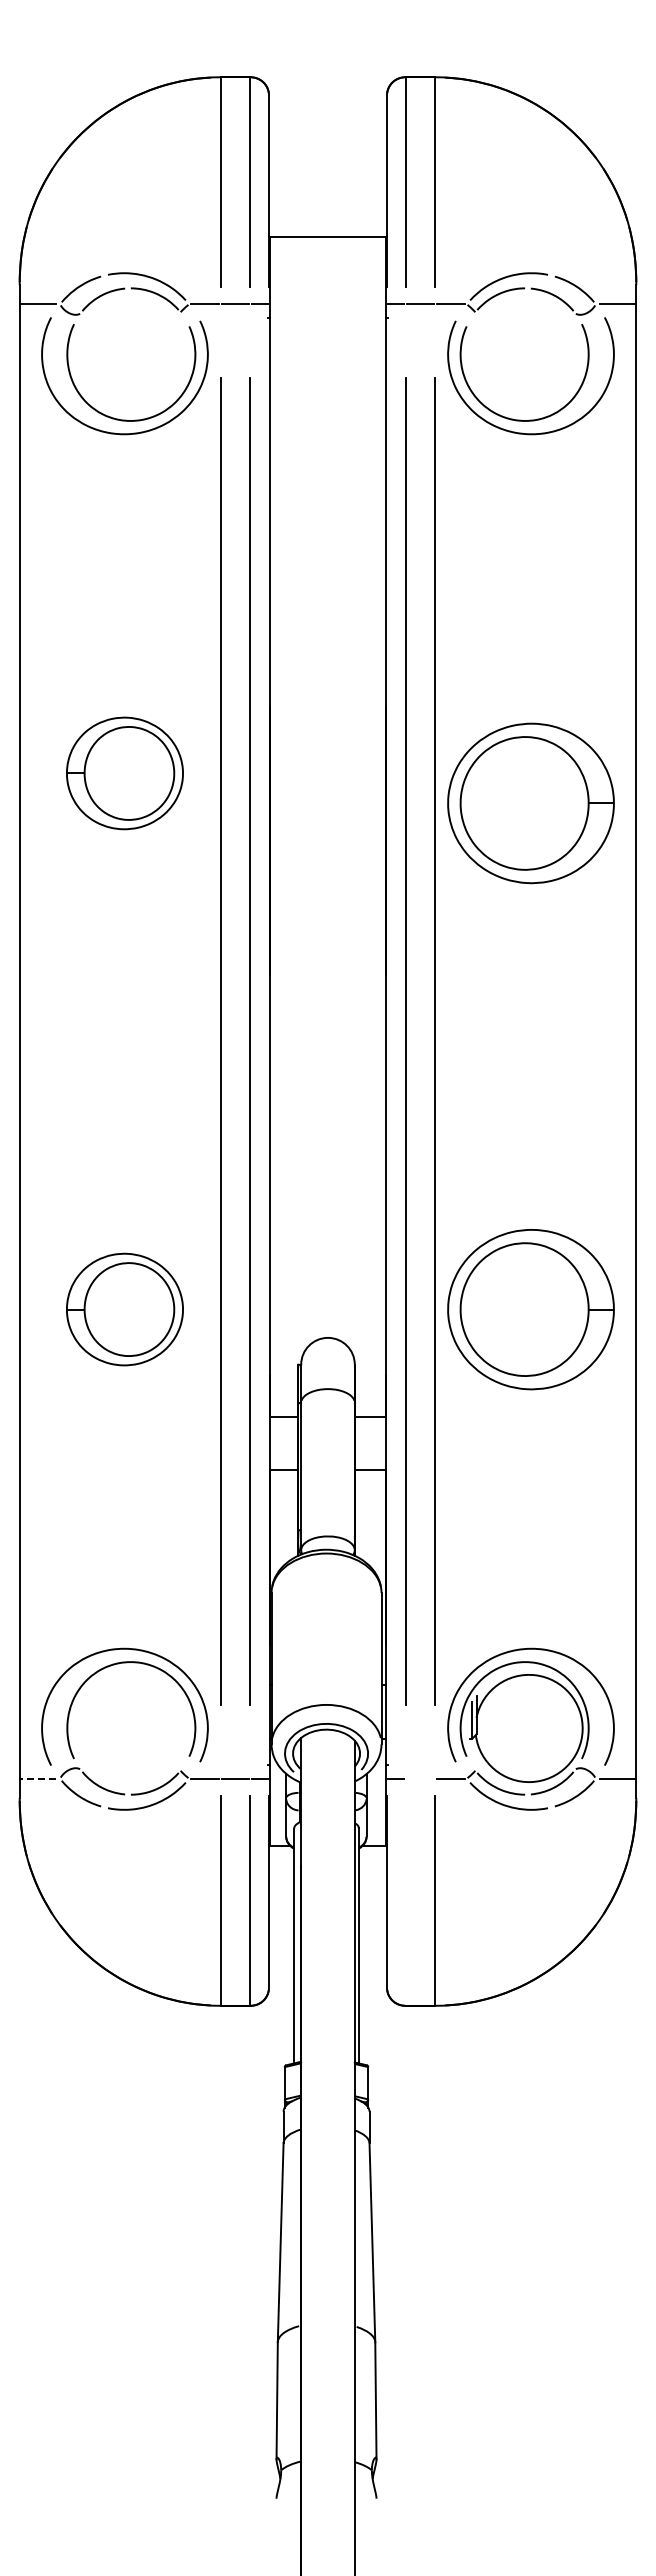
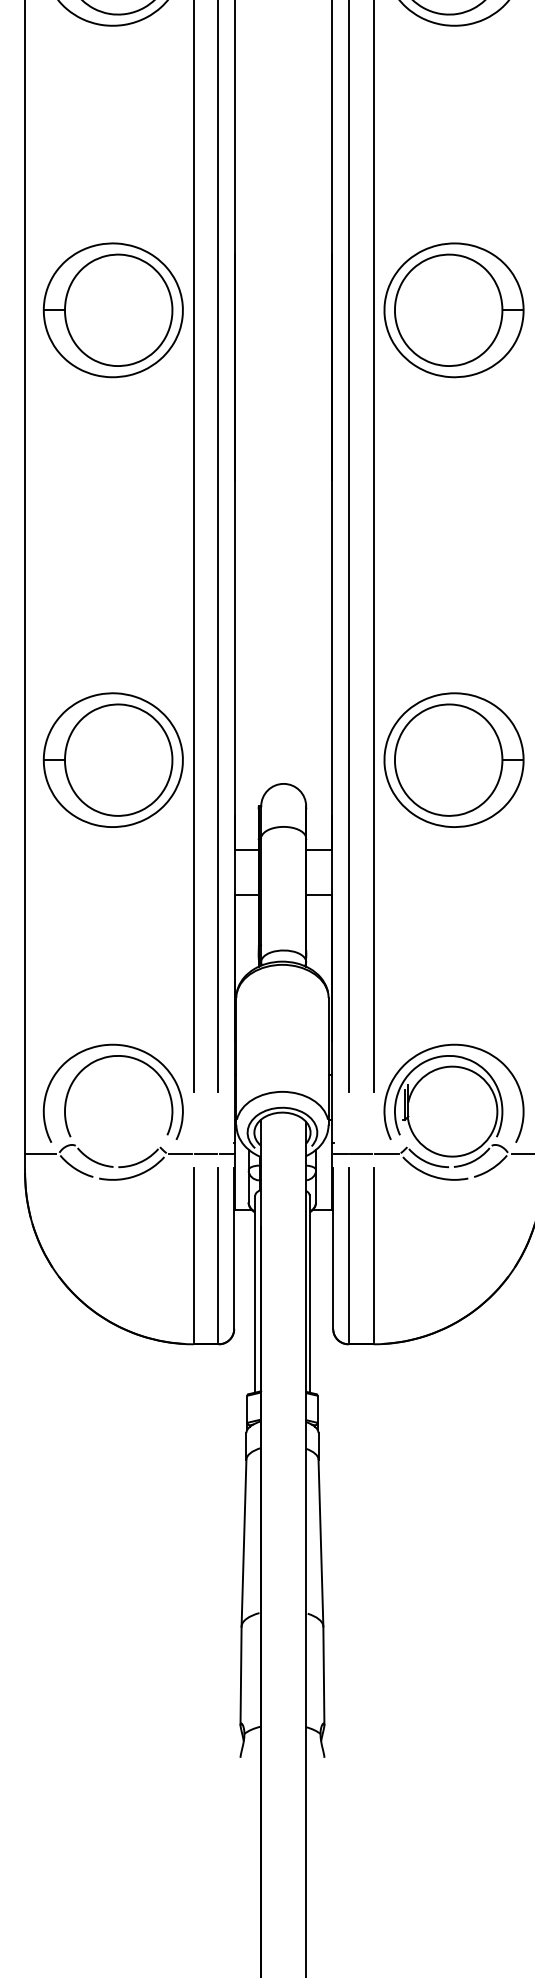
part: (124, 773) -> (112, 310), size x1.43
part: (530, 803) -> (453, 310), moved
part: (124, 1309) -> (112, 760), size x1.43
line: (37, 1778) -> (39, 1153), dashed -> solid
line: (420, 1778) -> (361, 1153), added
line: (405, 1899) -> (348, 1255), added

